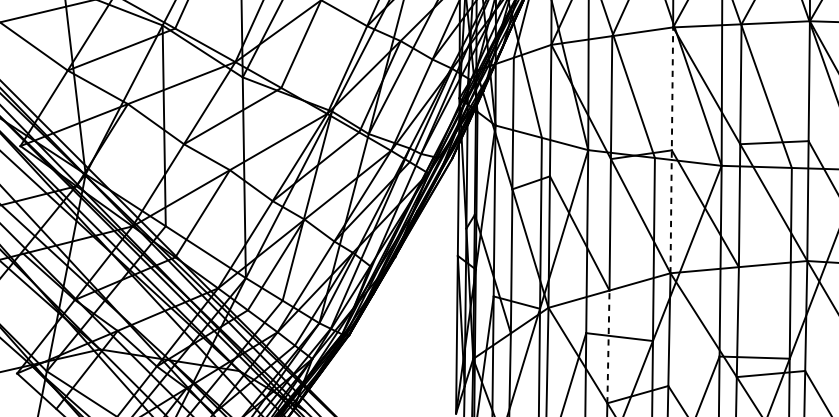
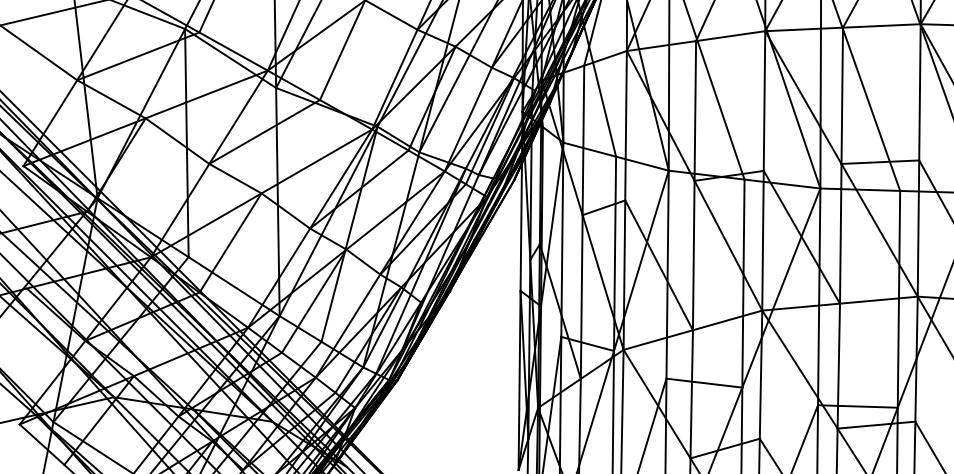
line: (671, 149) -> (763, 170), dashed -> solid
line: (608, 346) -> (691, 393), dashed -> solid

